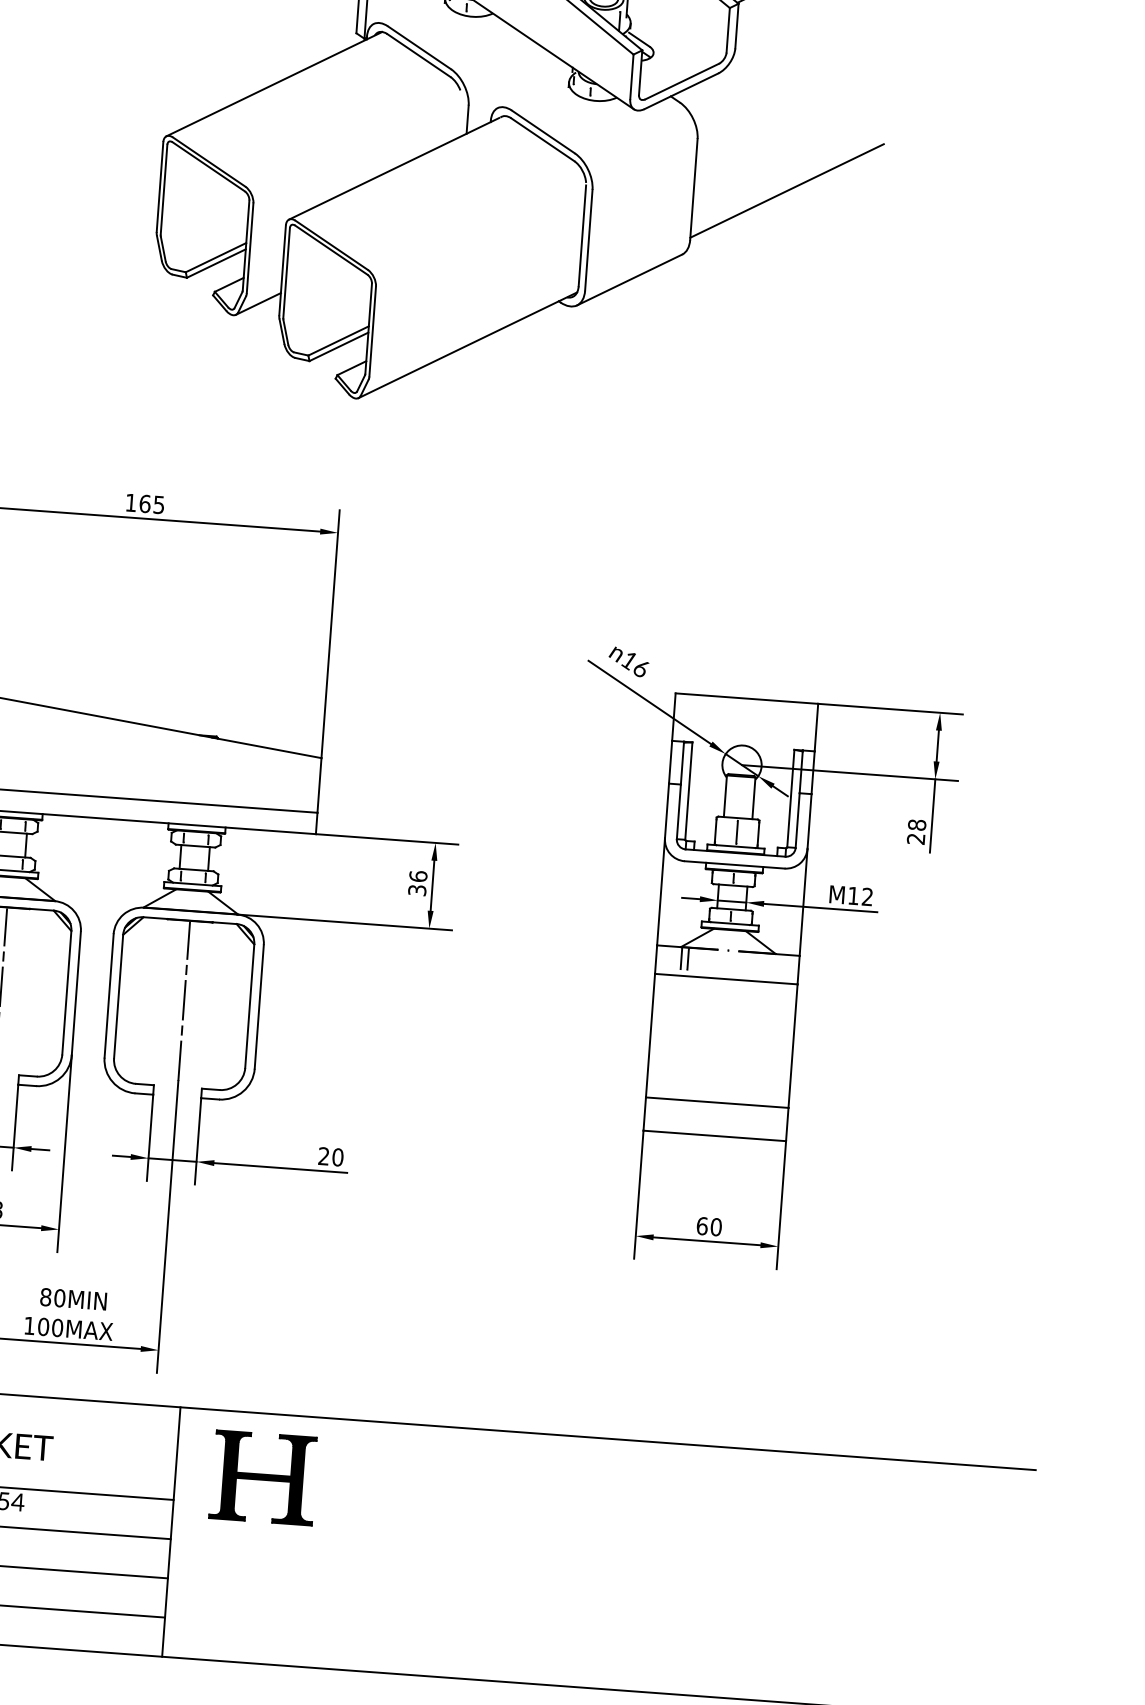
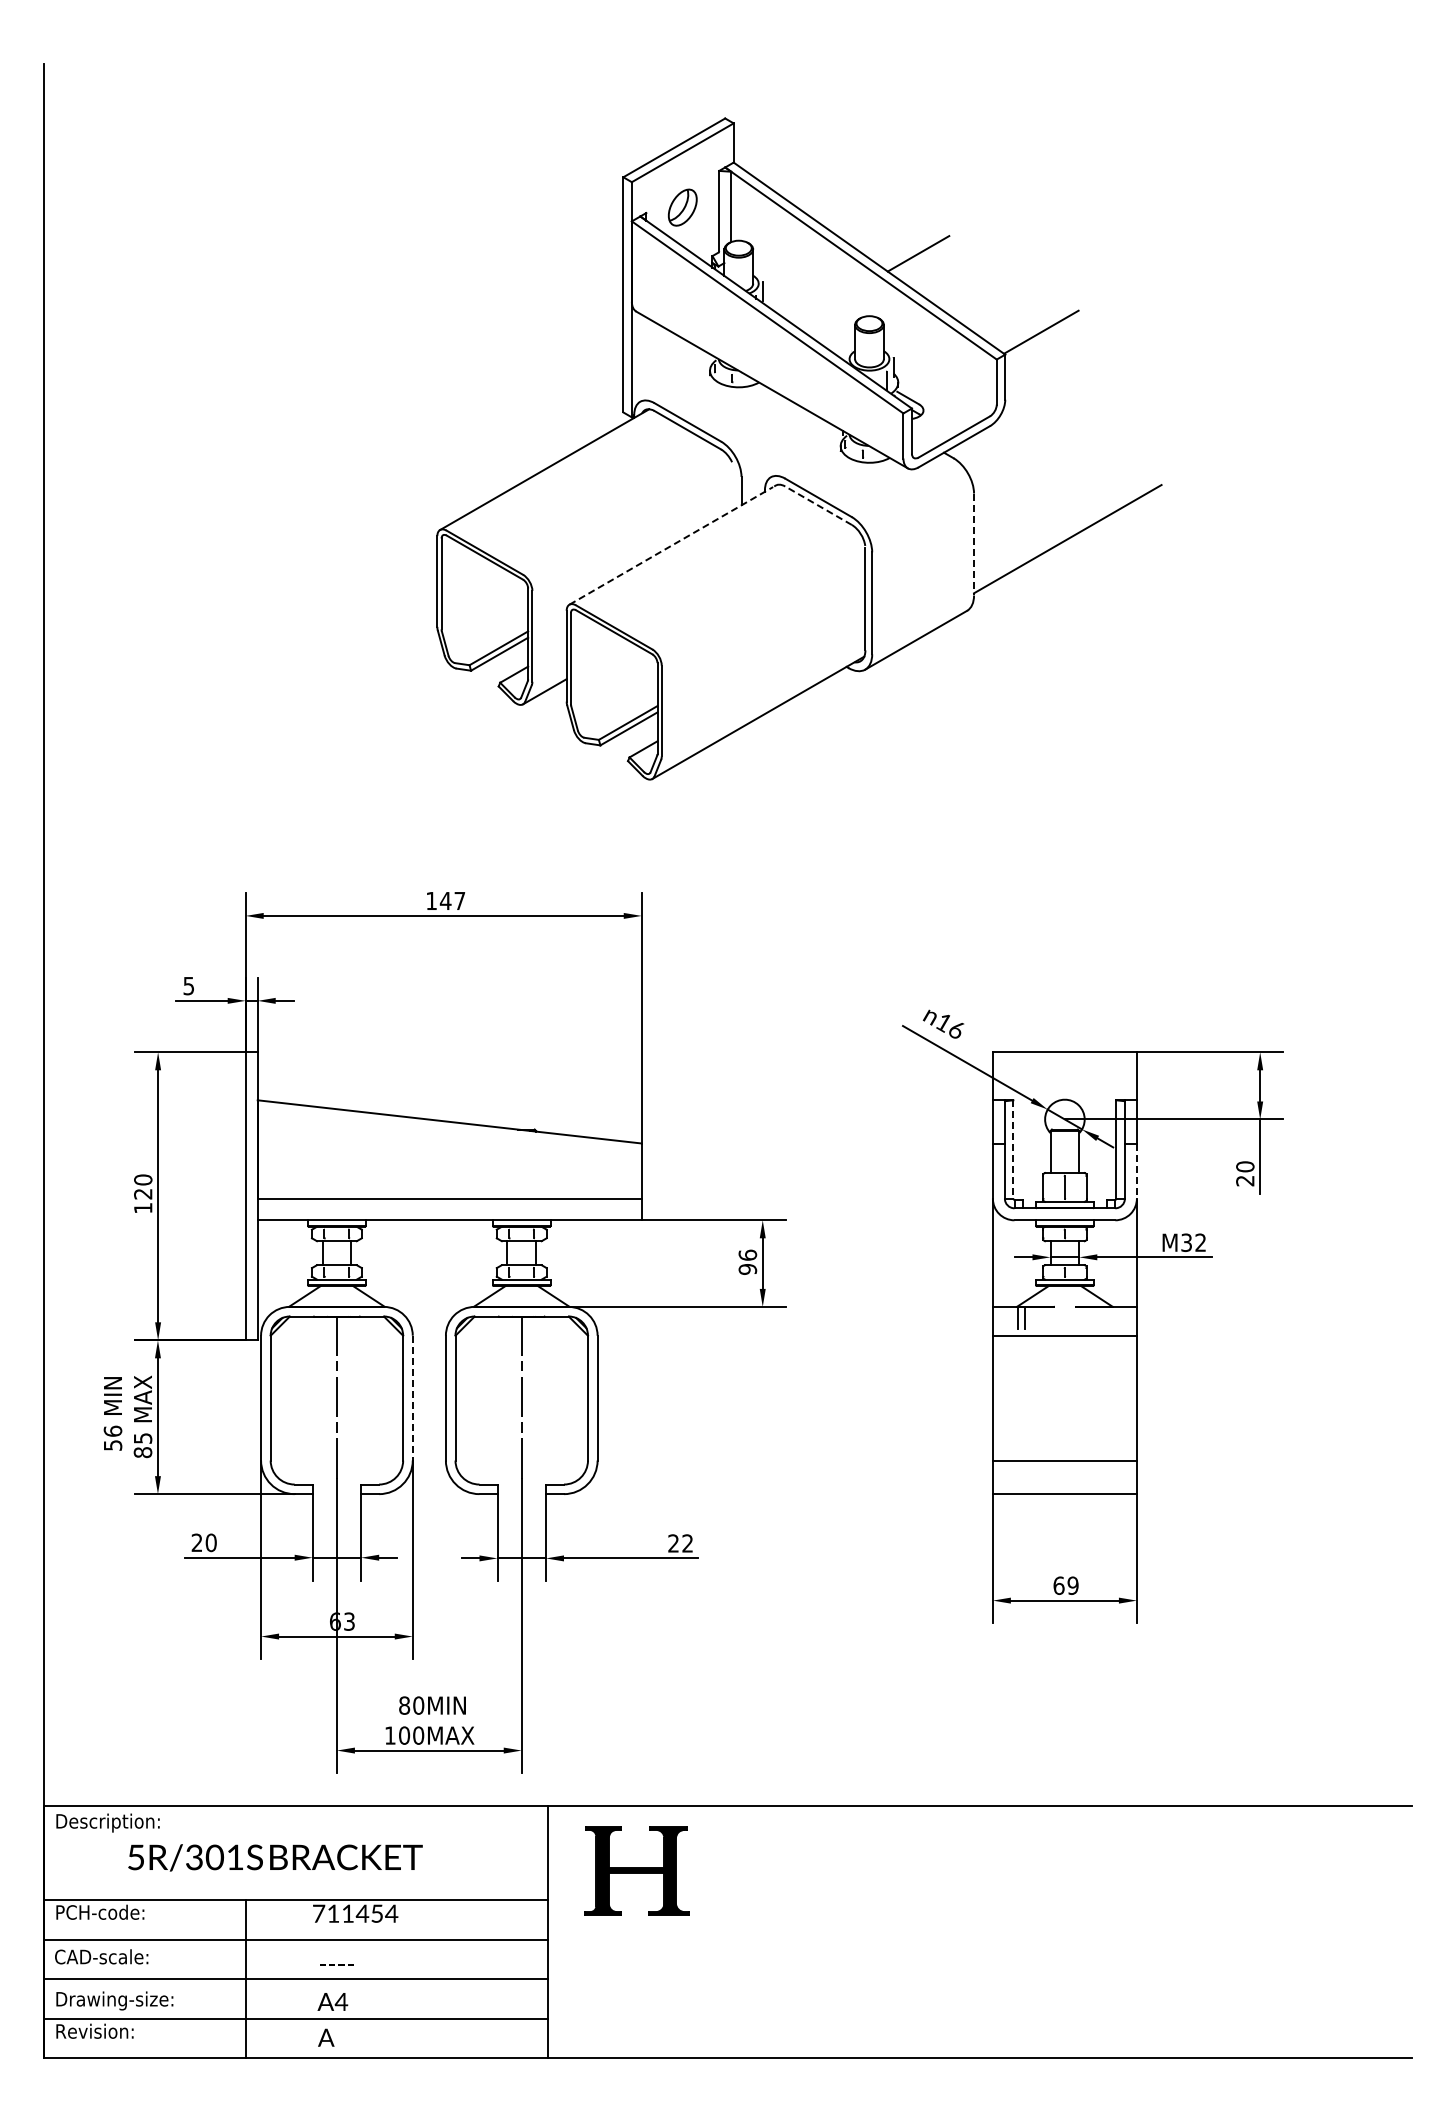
line: (542, 139) -> (818, 505), solid -> dashed
line: (394, 168) -> (671, 545), solid -> dashed
line: (694, 189) -> (974, 544), solid -> dashed
text: (151, 503) -> (452, 900), 165 -> 147
line: (688, 792) -> (1013, 1150), solid -> dashed
line: (809, 821) -> (1136, 1171), solid -> dashed
text: (917, 824) -> (1245, 1166), 28 -> 20
text: (416, 890) -> (747, 1269), 36 -> 96
text: (853, 895) -> (1186, 1242), 12 -> 32
line: (76, 993) -> (412, 1398), solid -> dashed
text: (337, 1157) -> (687, 1543), 20 -> 22
text: (715, 1226) -> (1072, 1585), 60 -> 69

